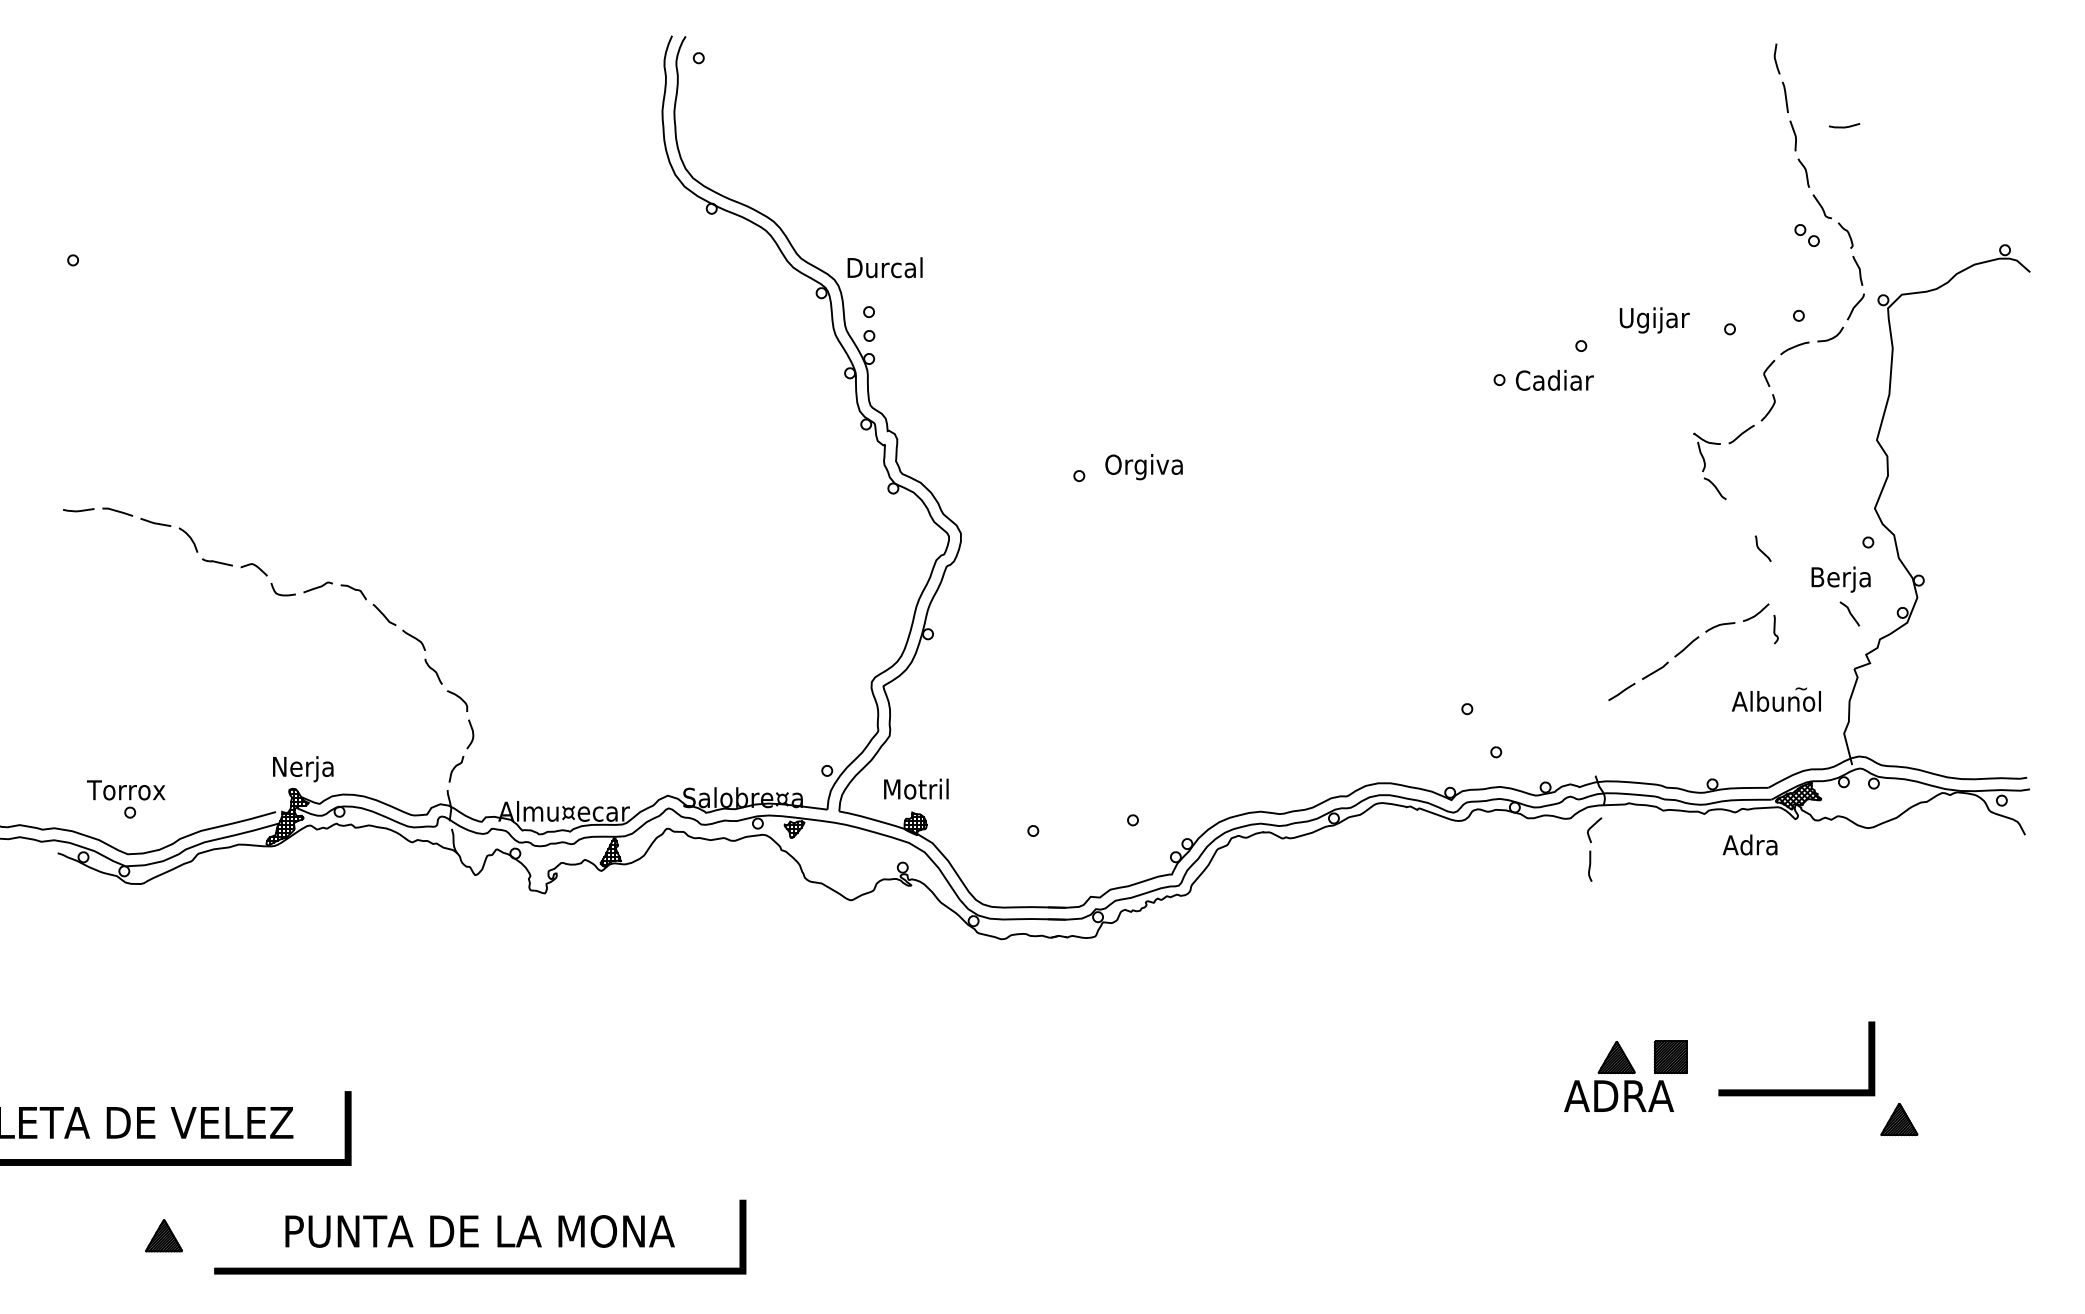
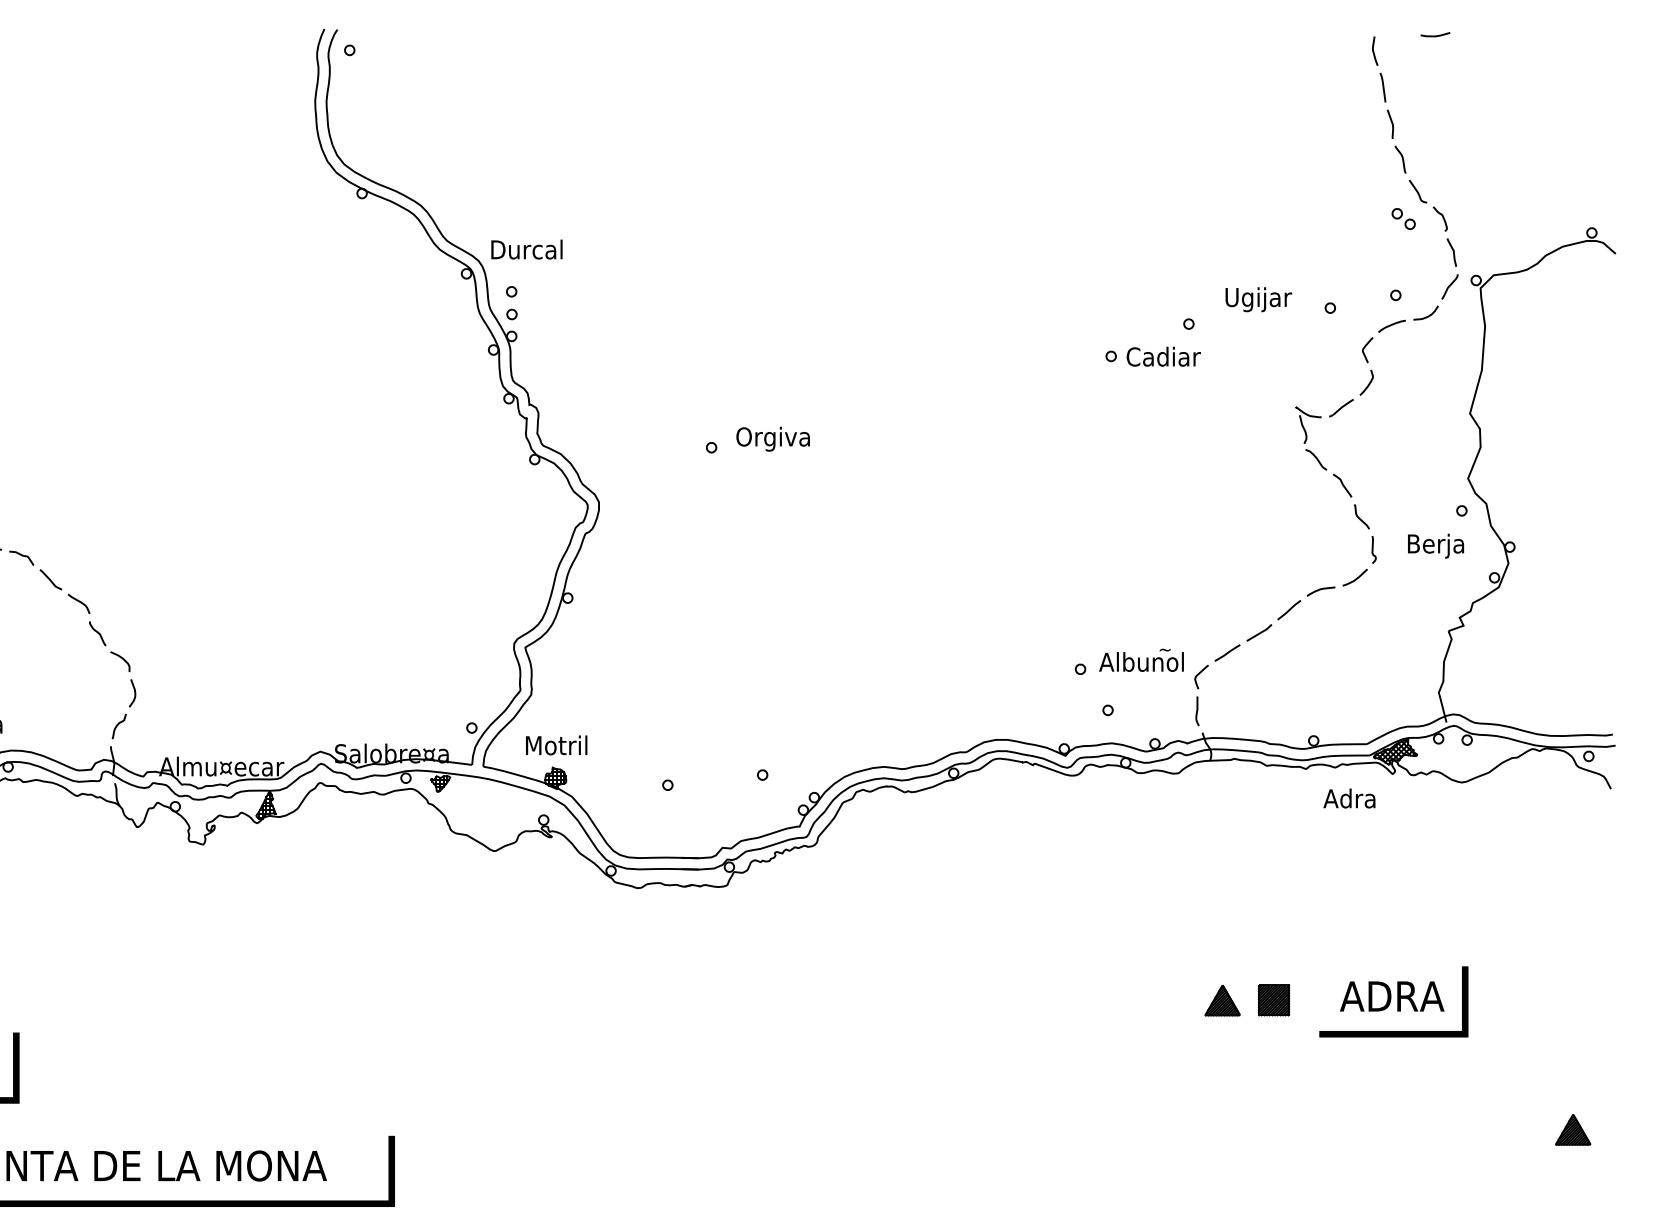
line: (1844, 126) -> (1435, 35), moved
curve: (1849, 613) -> (1342, 485), moved
curve: (1775, 629) -> (1373, 549), moved
text: (1775, 699) -> (1140, 660), moved
part: (1594, 849) -> (1201, 695), moved
text: (1618, 1095) -> (1391, 995), moved
part: (1899, 1119) -> (1573, 1129), moved

